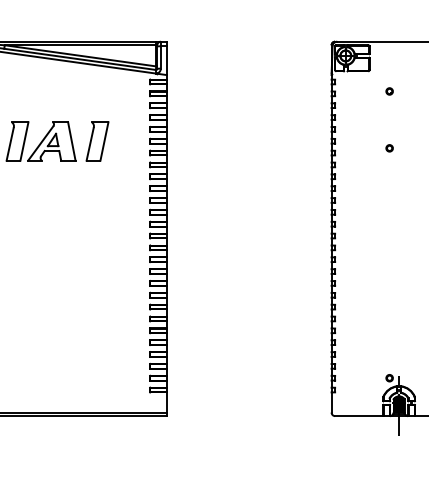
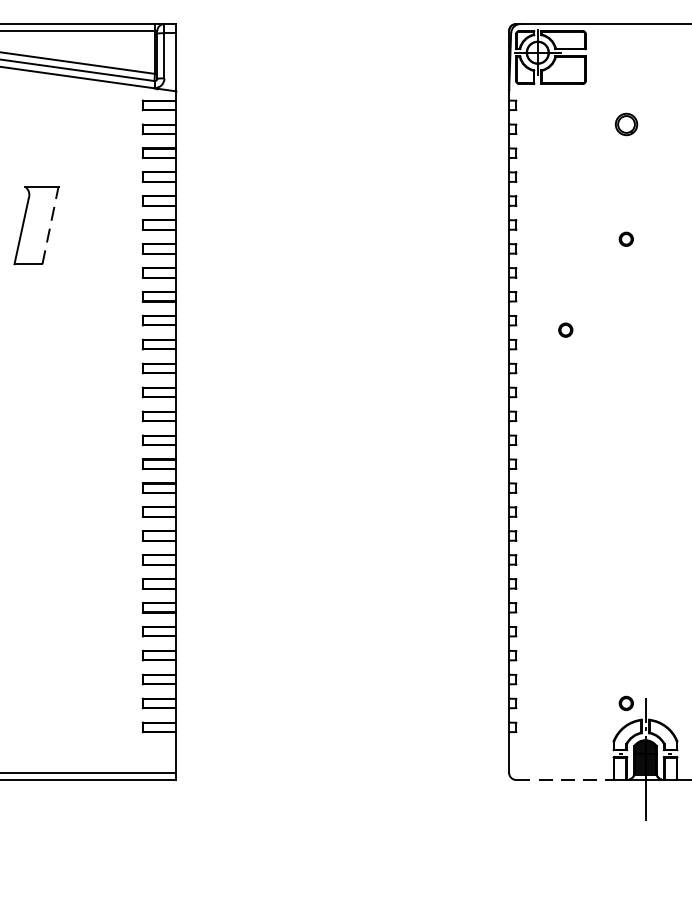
part: (389, 91) -> (626, 124), size x1.6
line: (104, 141) -> (50, 225), solid -> dashed
part: (359, 193) -> (565, 330), added
line: (359, 416) -> (565, 780), solid -> dashed

